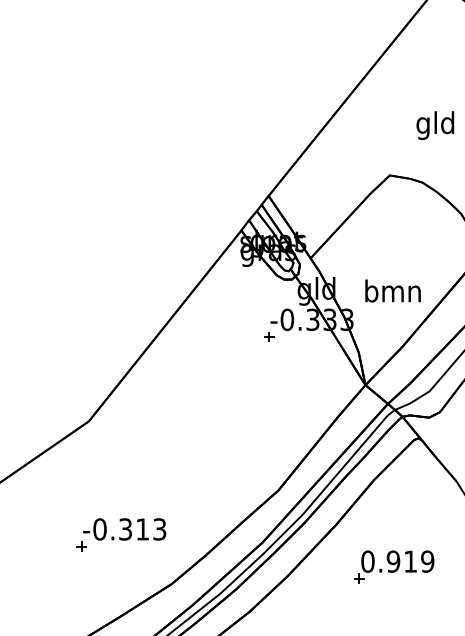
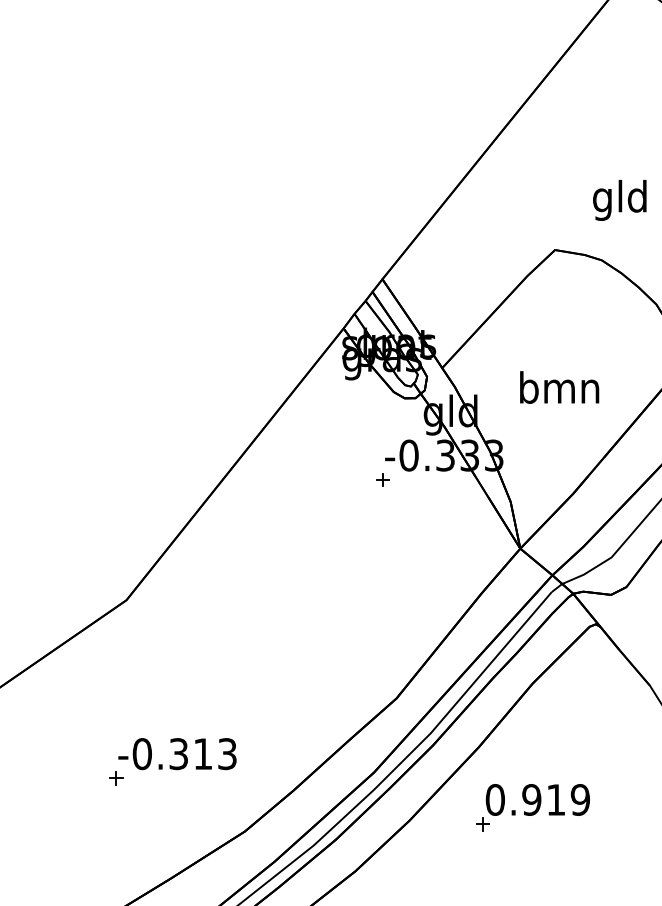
text: (435, 125) -> (620, 200), moved
text: (392, 290) -> (558, 386), moved
part: (394, 566) -> (533, 806), moved

